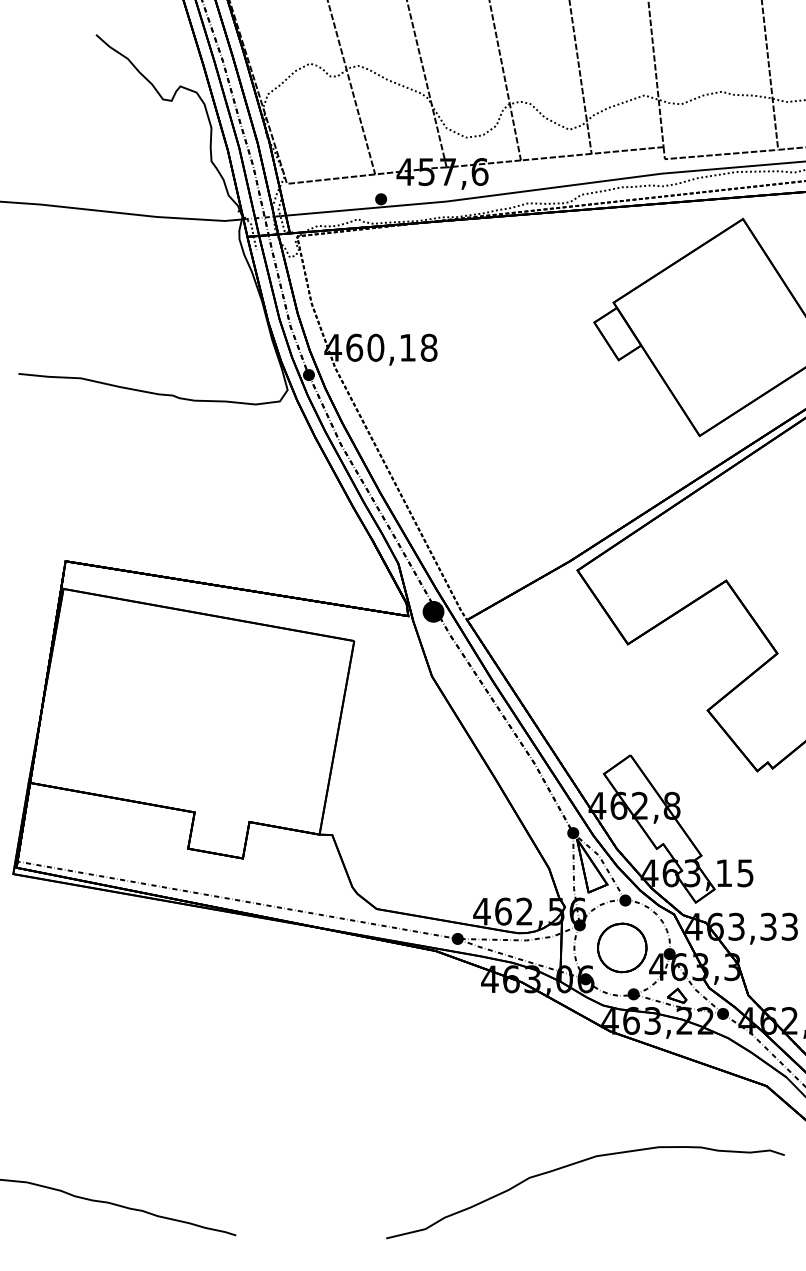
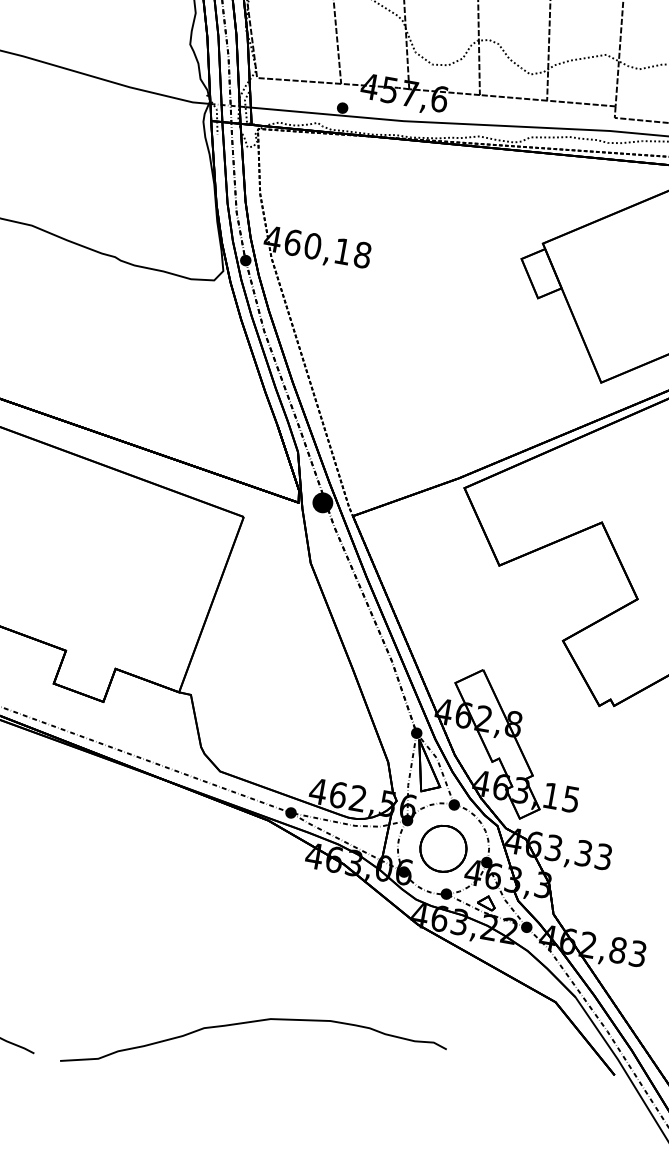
curve: (575, 1164) -> (249, 1023), moved

